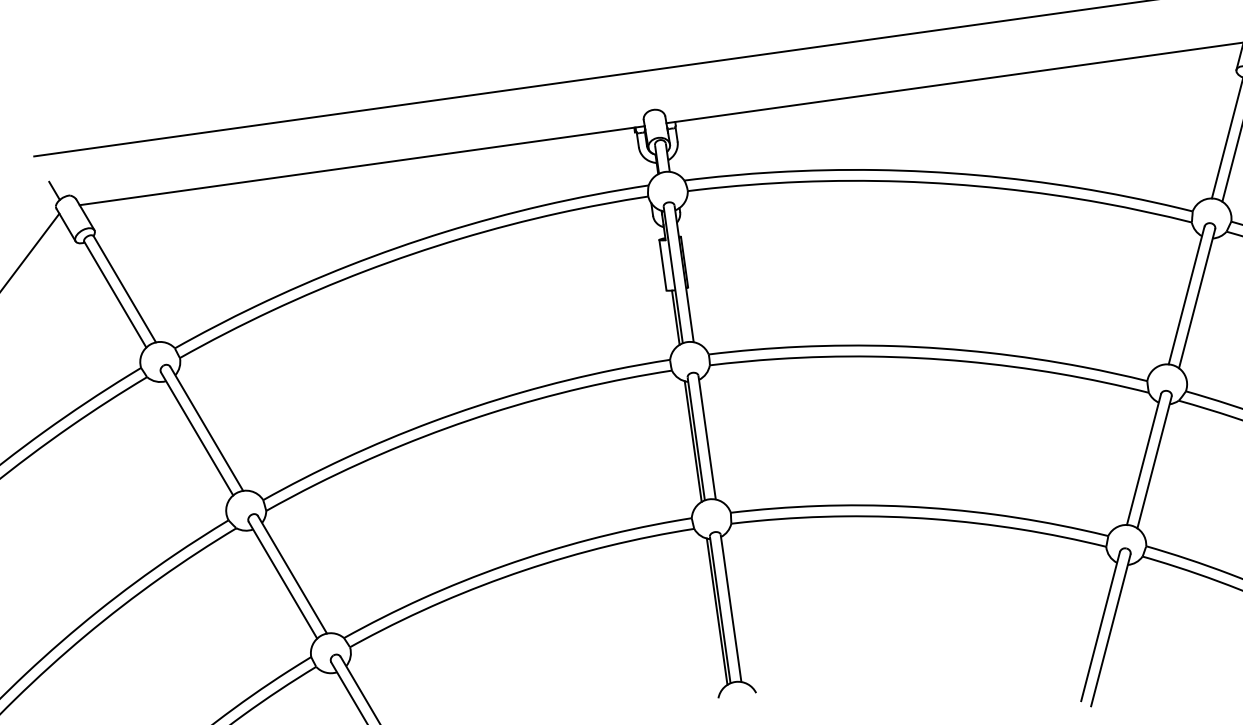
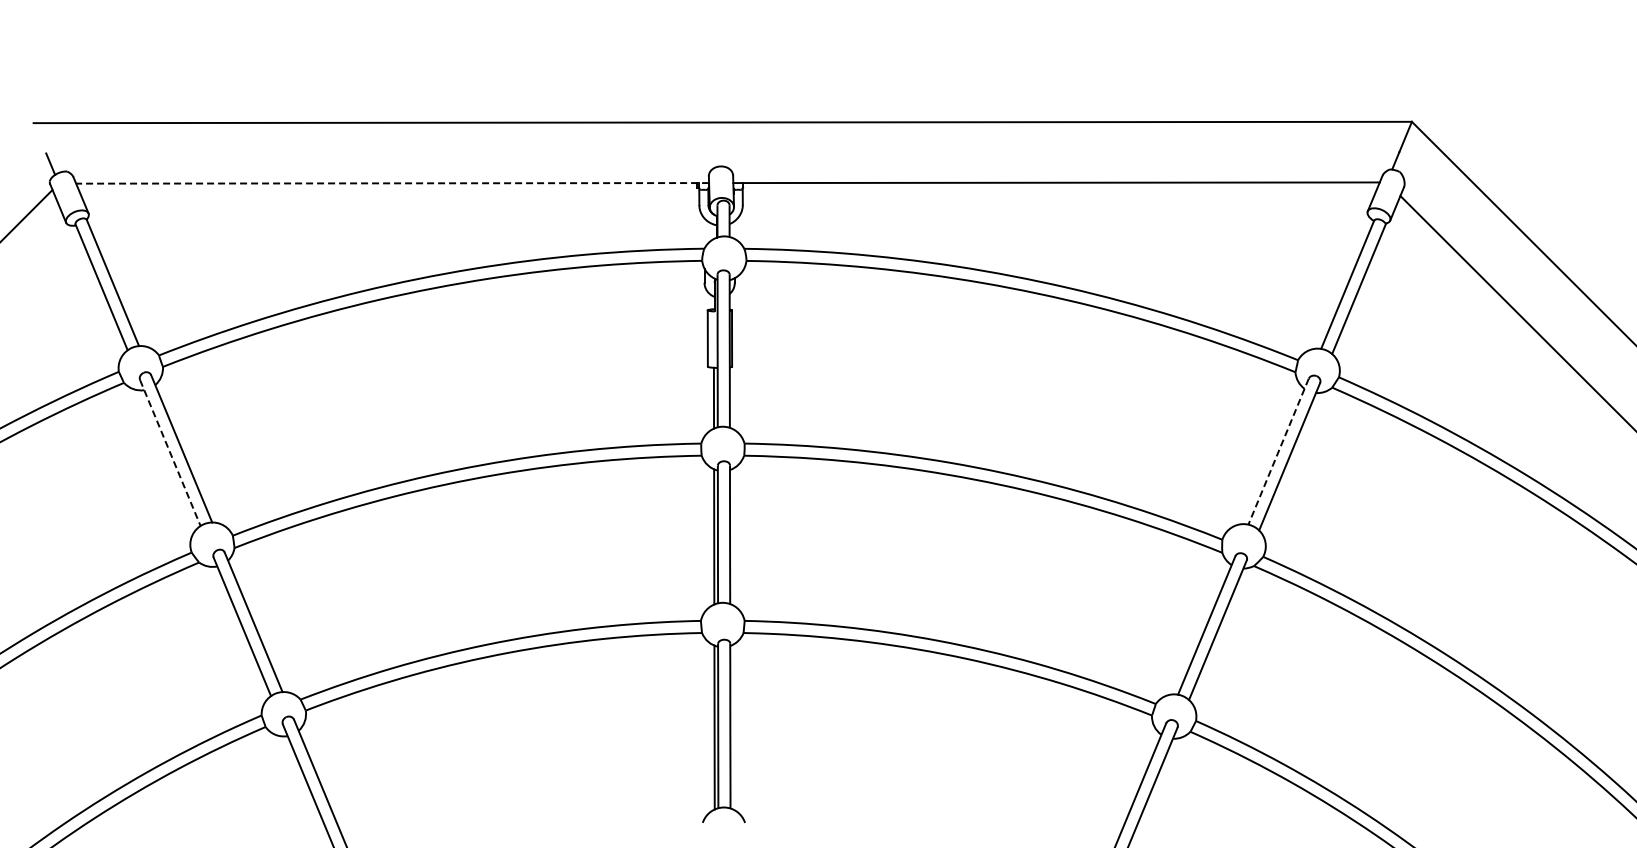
line: (362, 165) -> (392, 183), solid -> dashed
line: (1186, 295) -> (1278, 451), solid -> dashed
line: (197, 434) -> (170, 453), solid -> dashed

